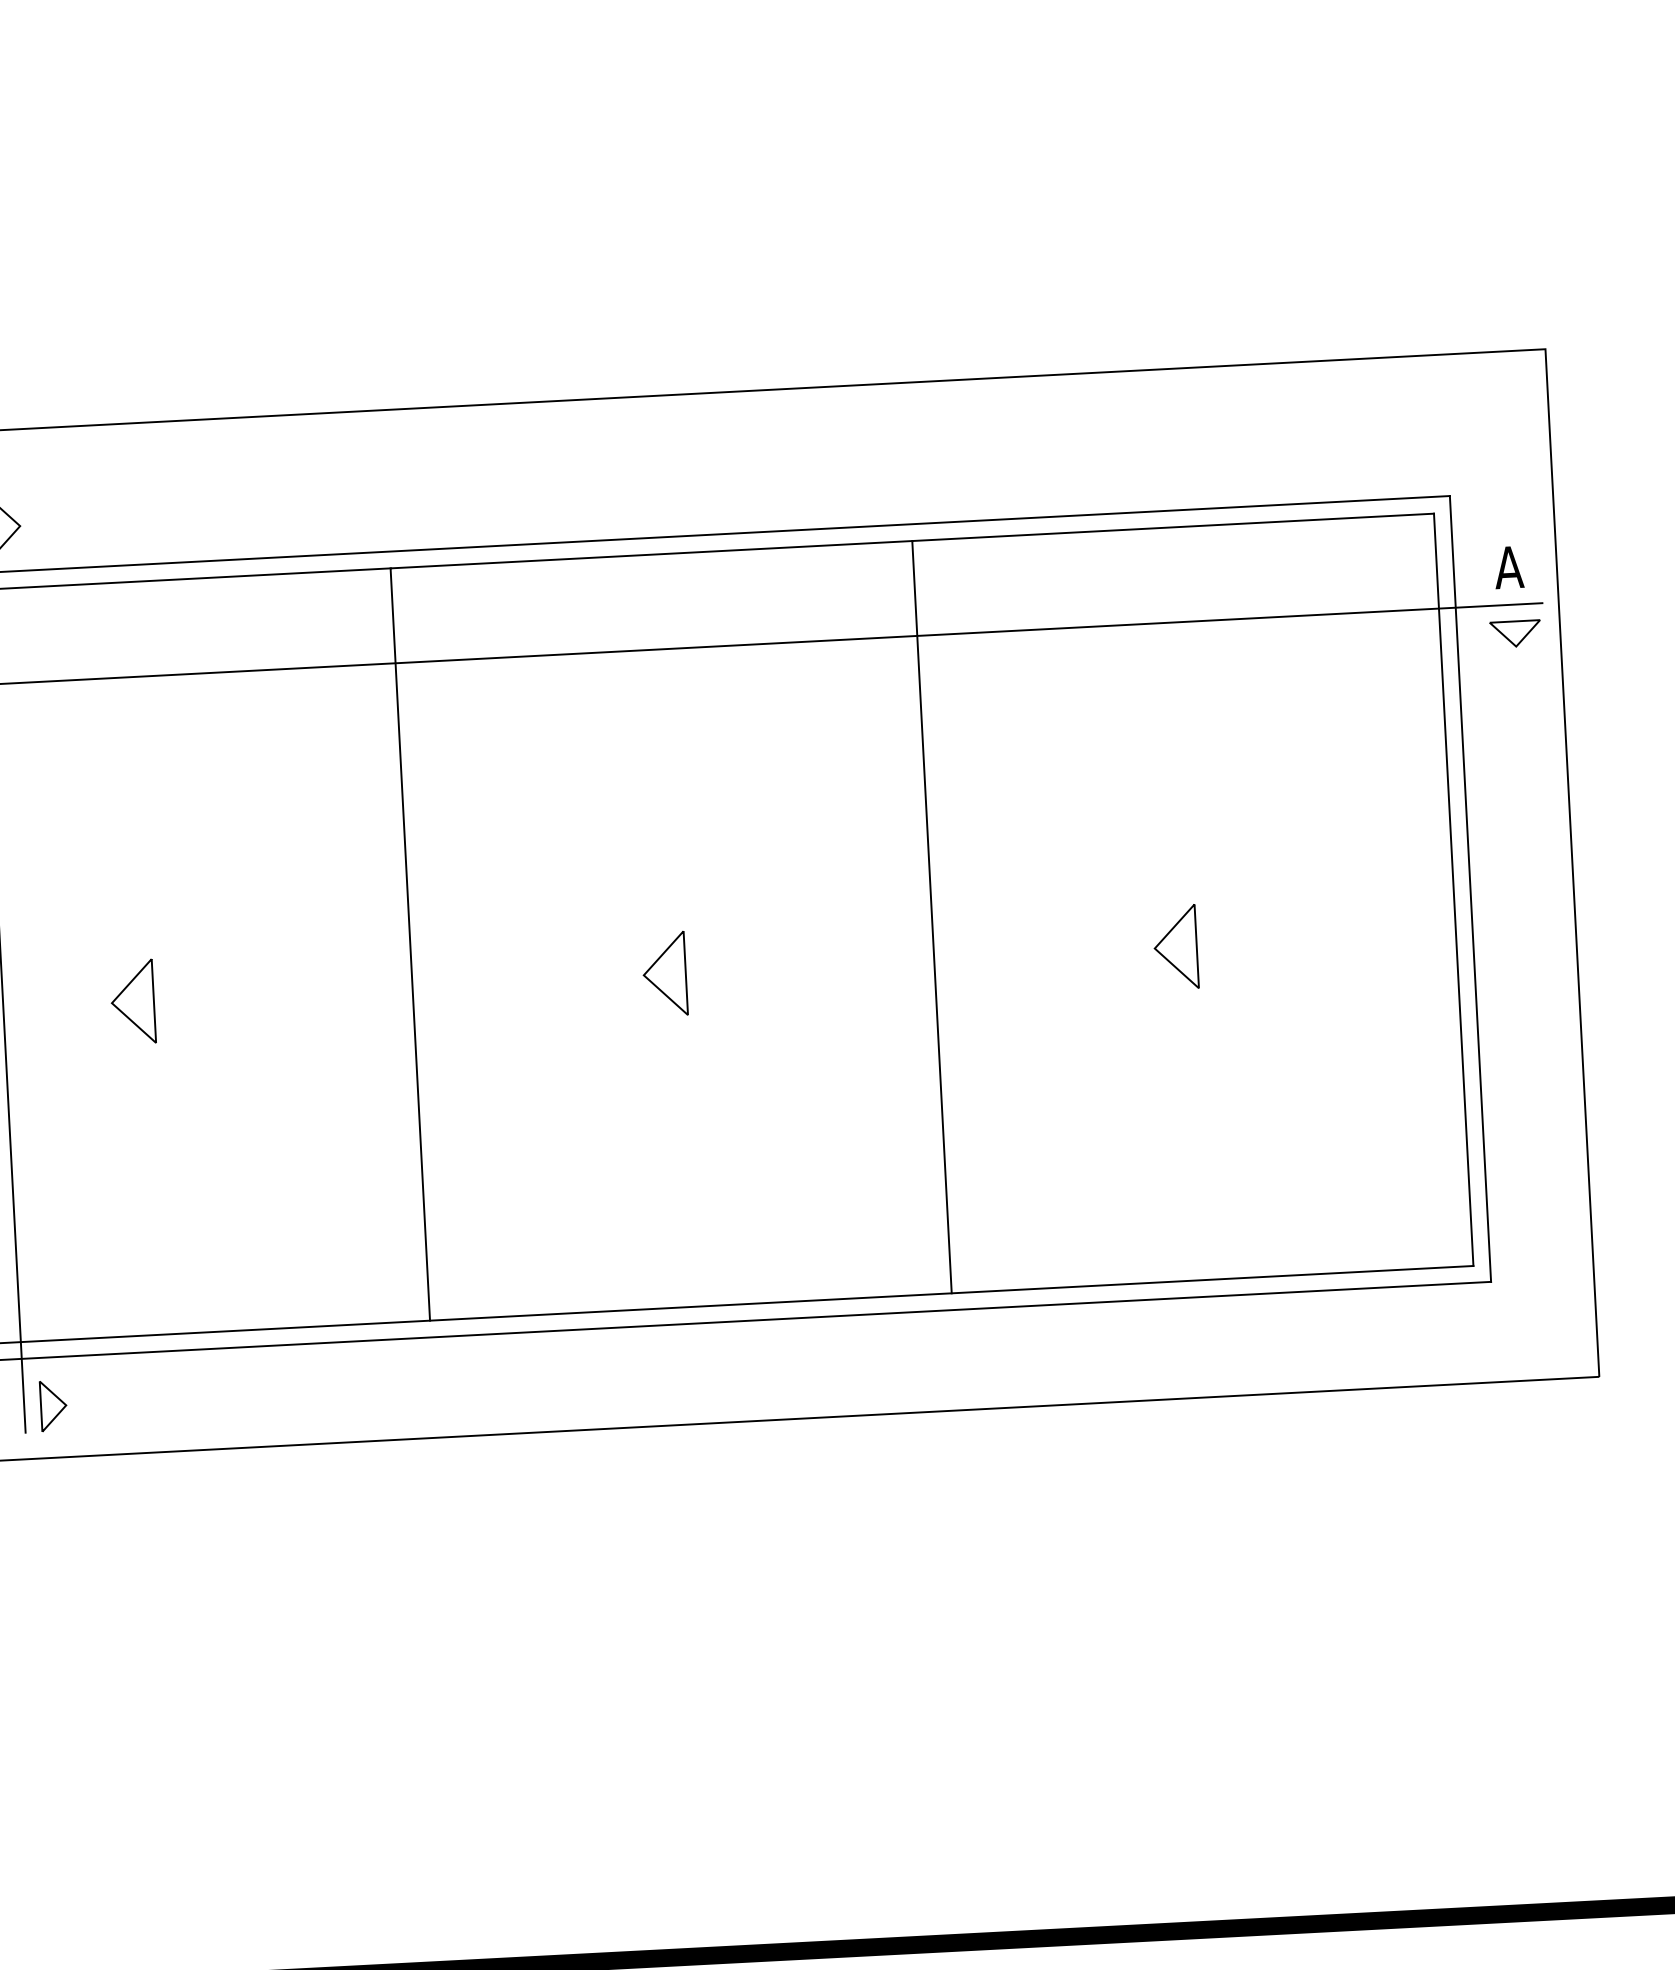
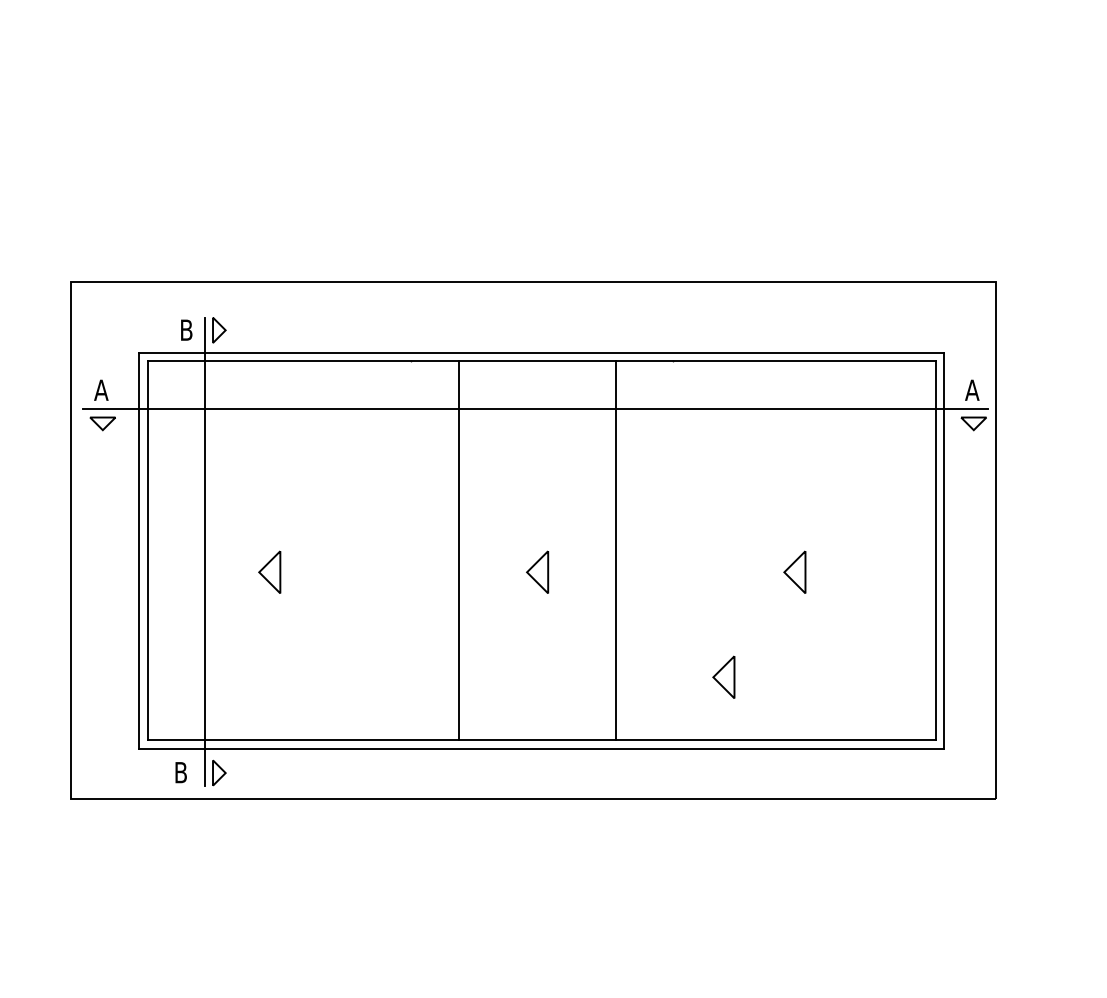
line: (932, 916) -> (616, 550), moved
line: (410, 944) -> (458, 550), moved
part: (1044, 1161) -> (723, 676), added

